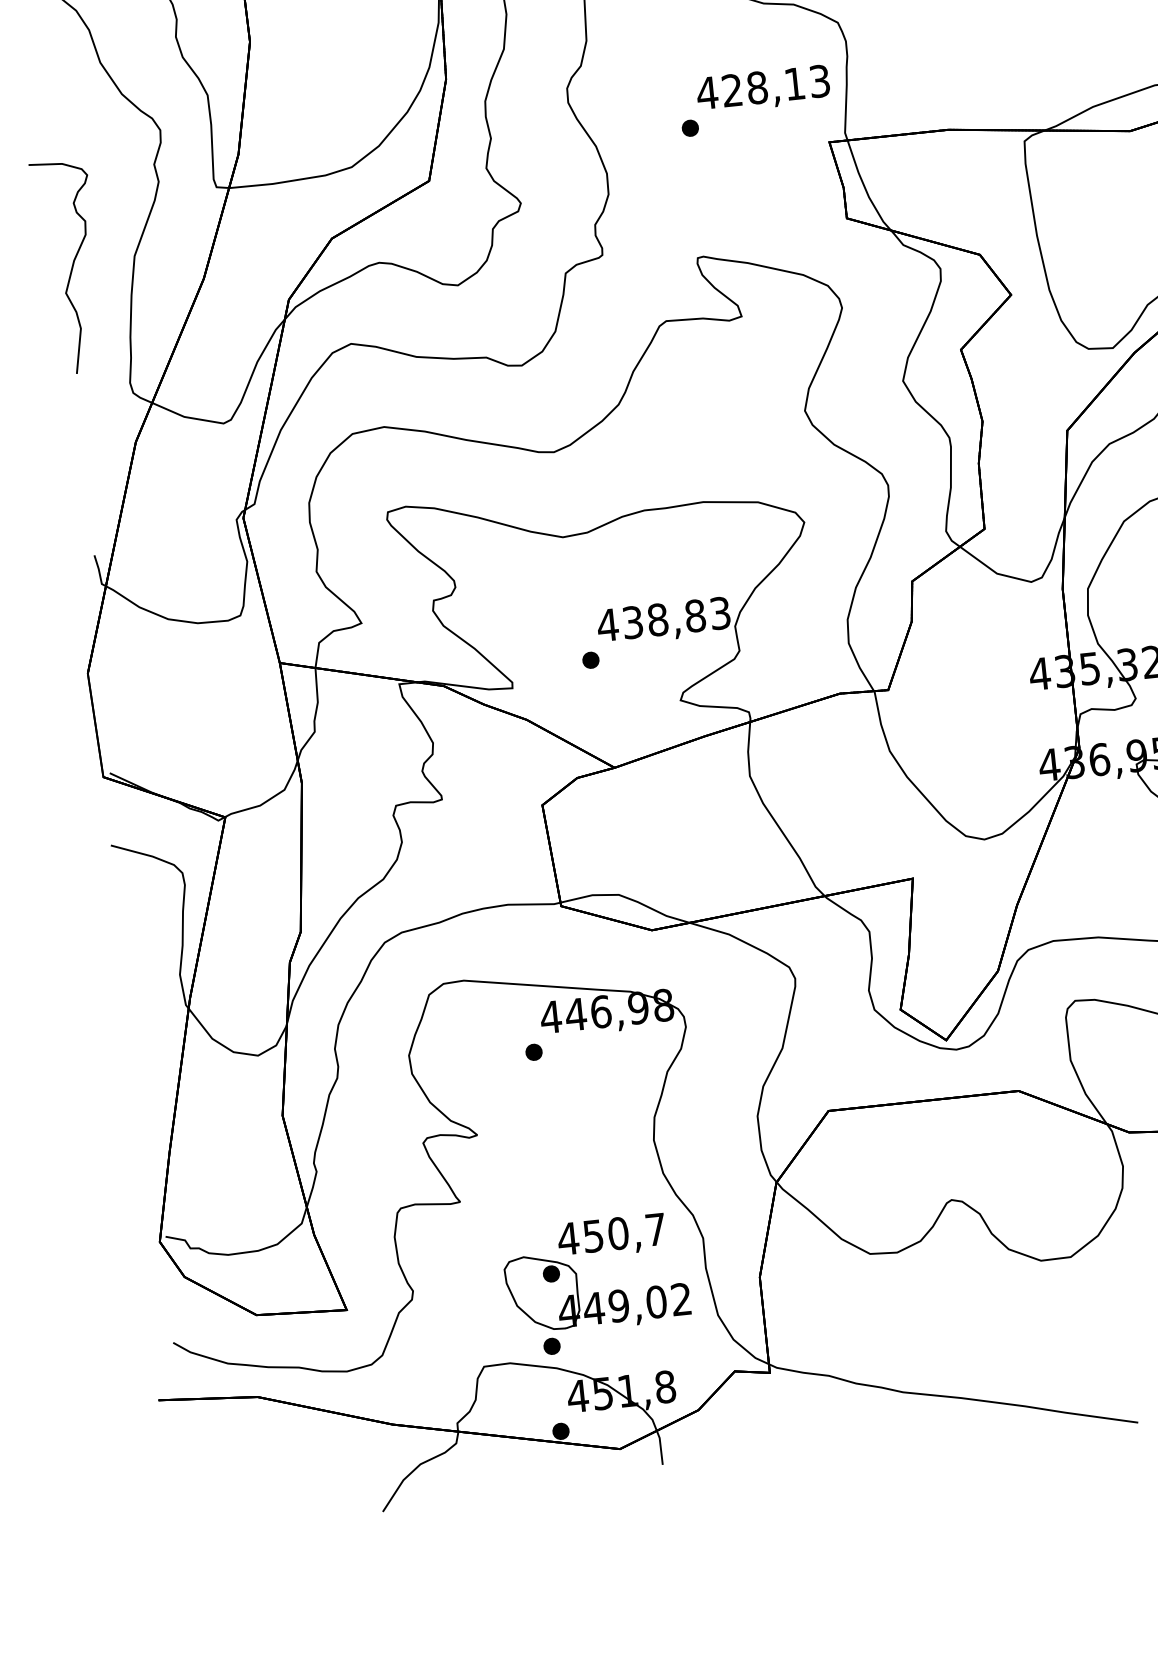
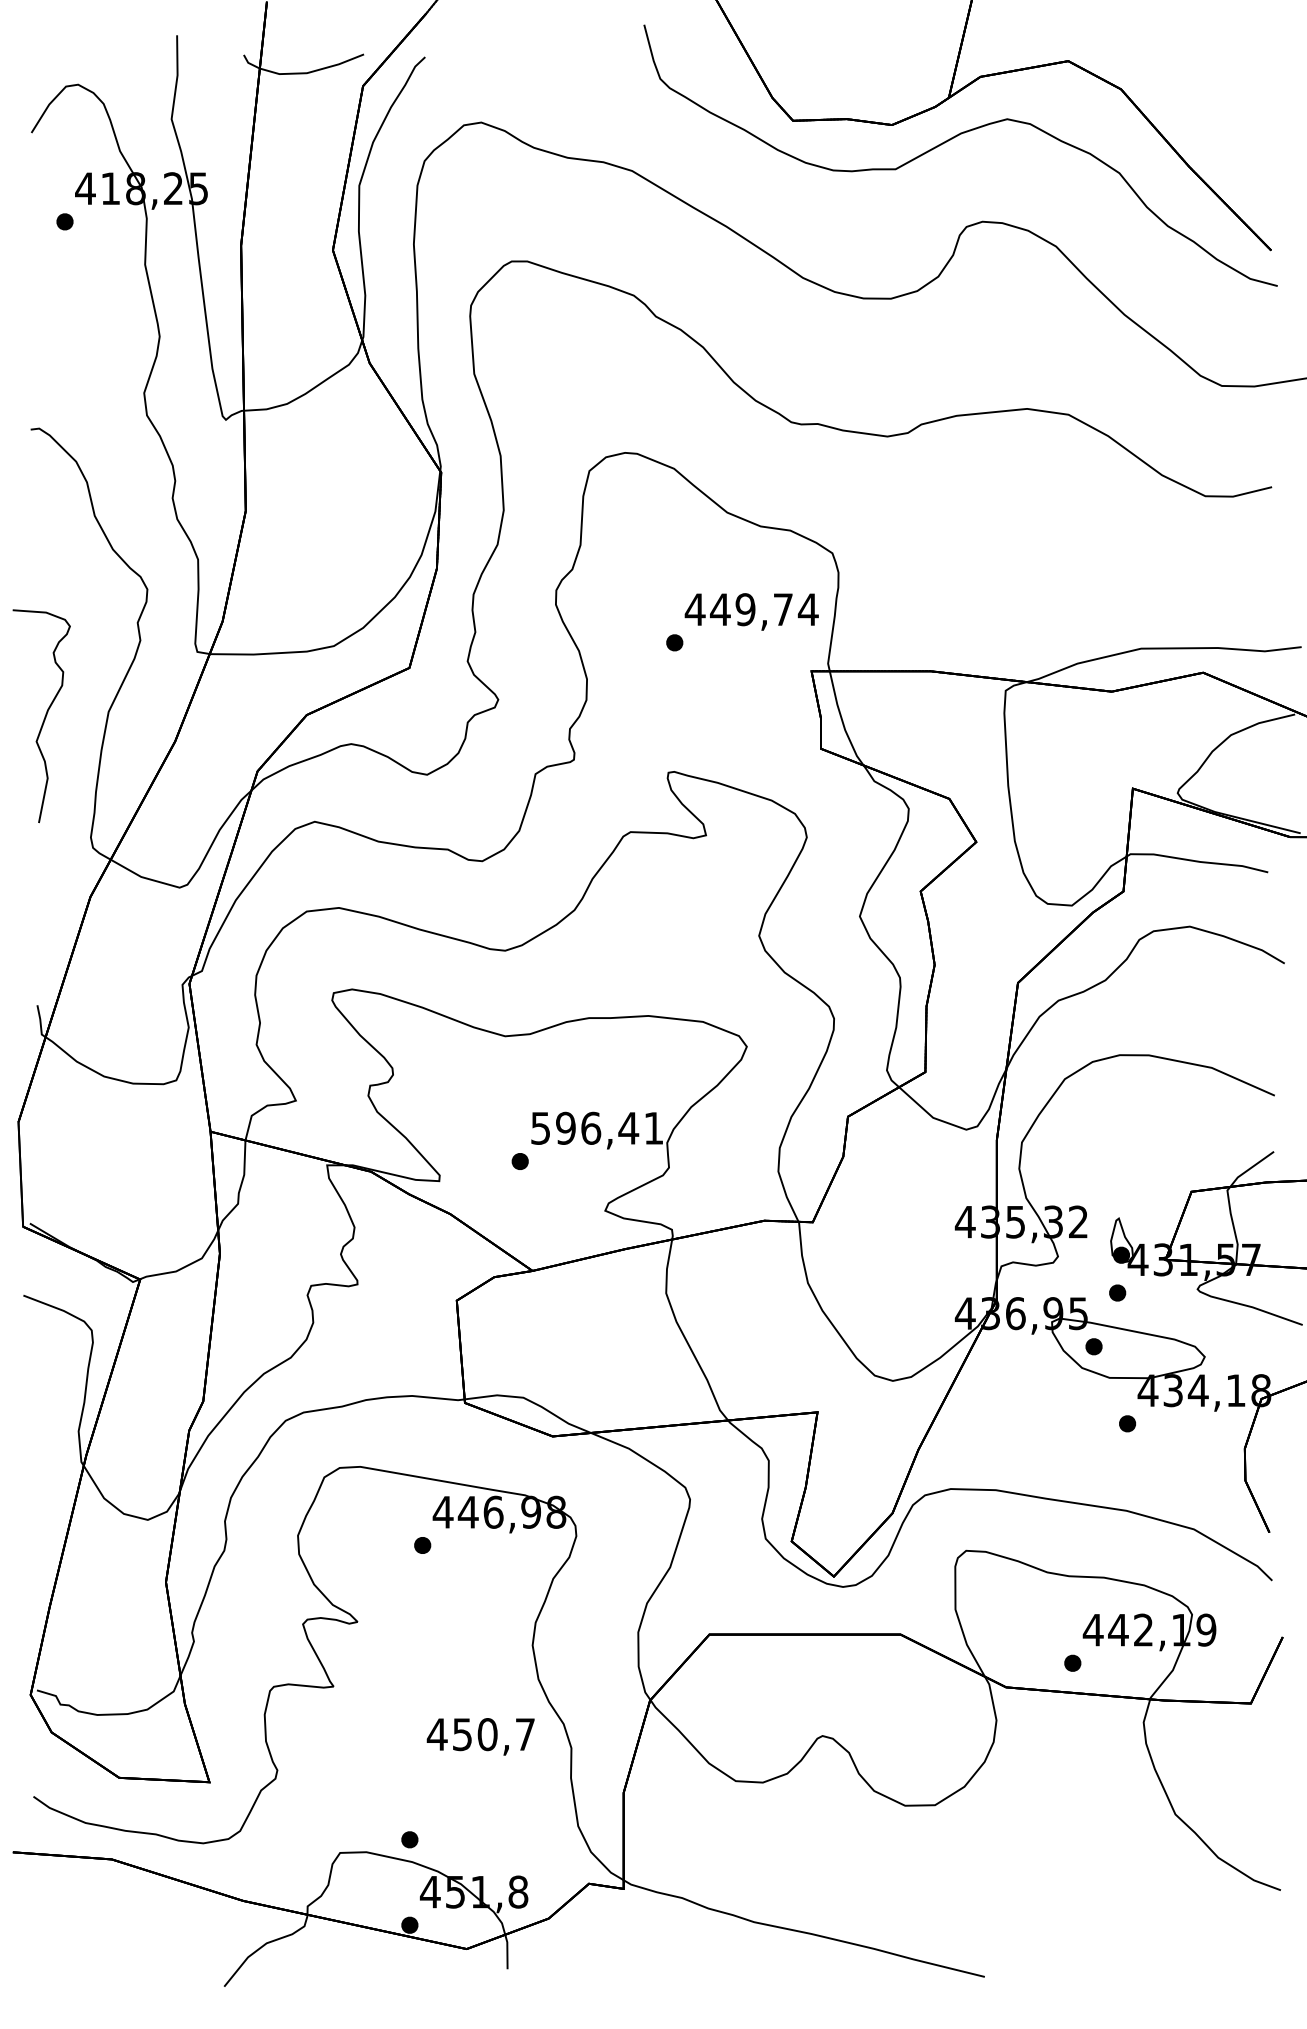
text: (776, 85) -> (764, 609), 428,13 -> 449,74
text: (663, 618) -> (596, 1127), 438,83 -> 596,41
part: (596, 1289) -> (460, 1787), removed

